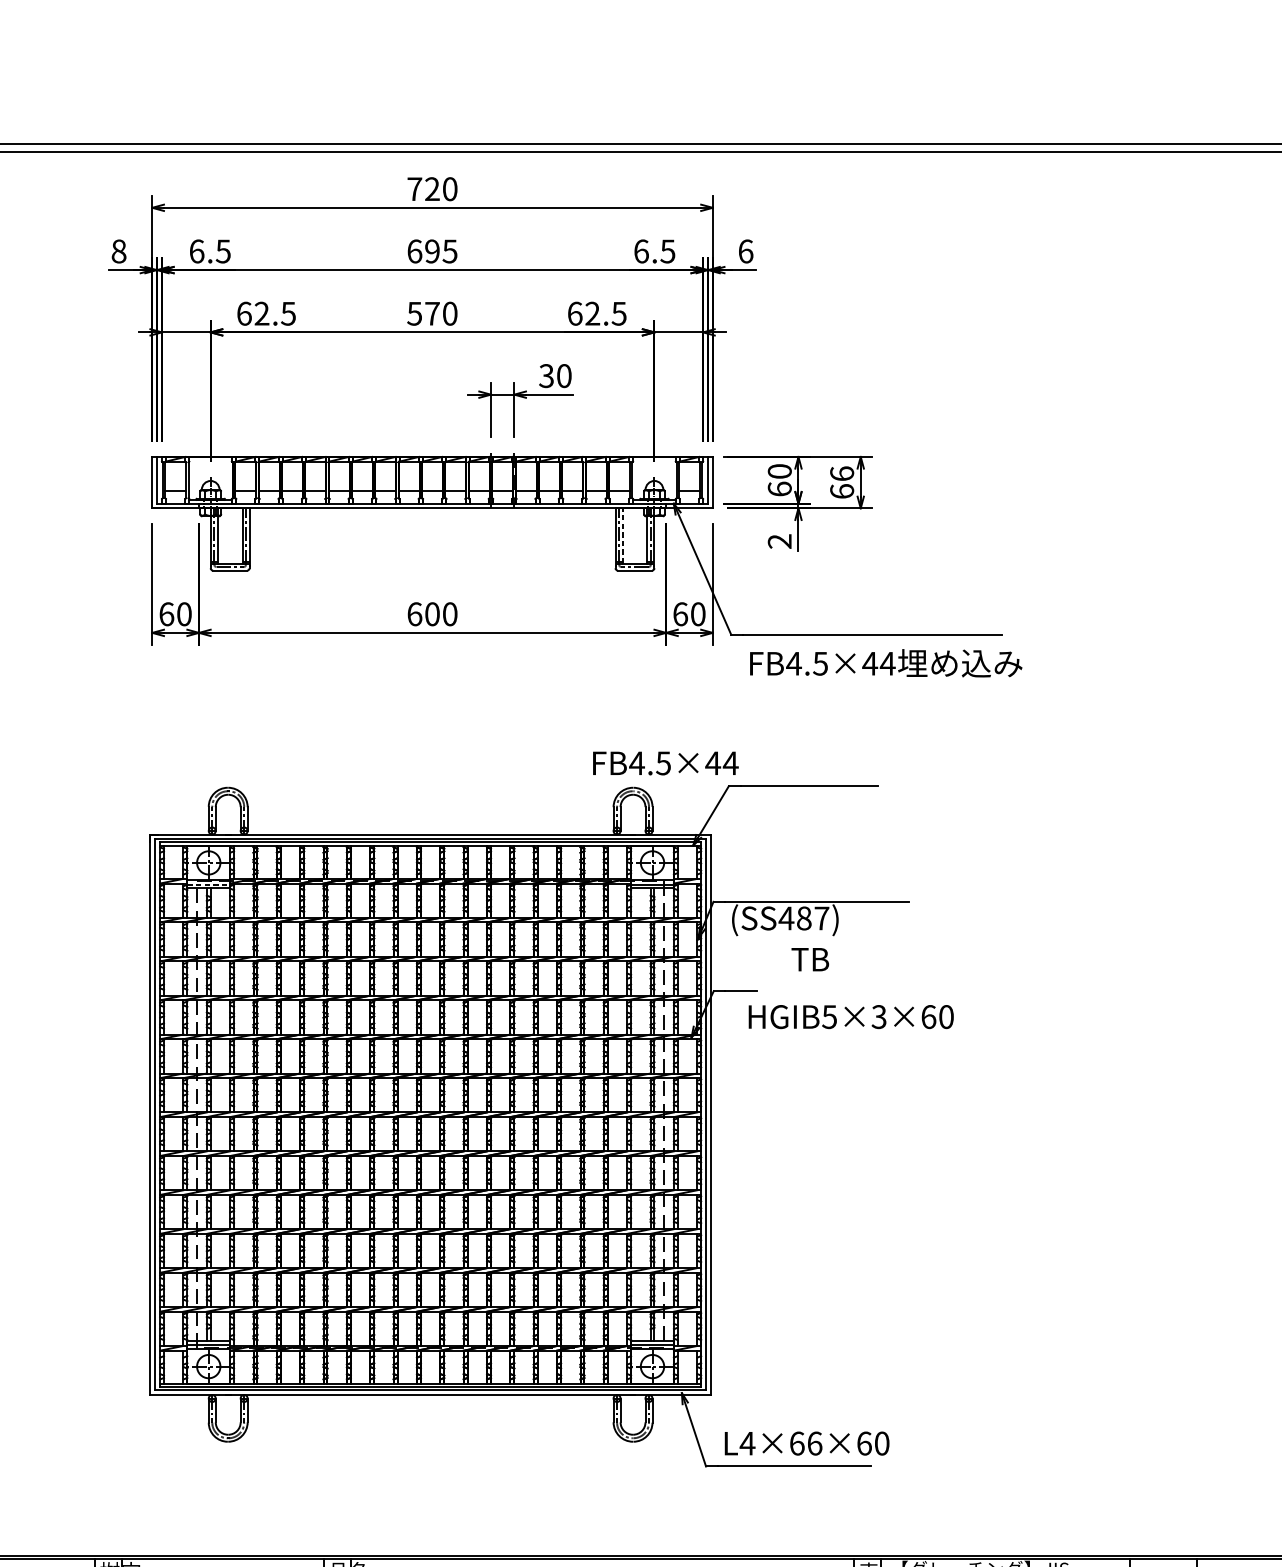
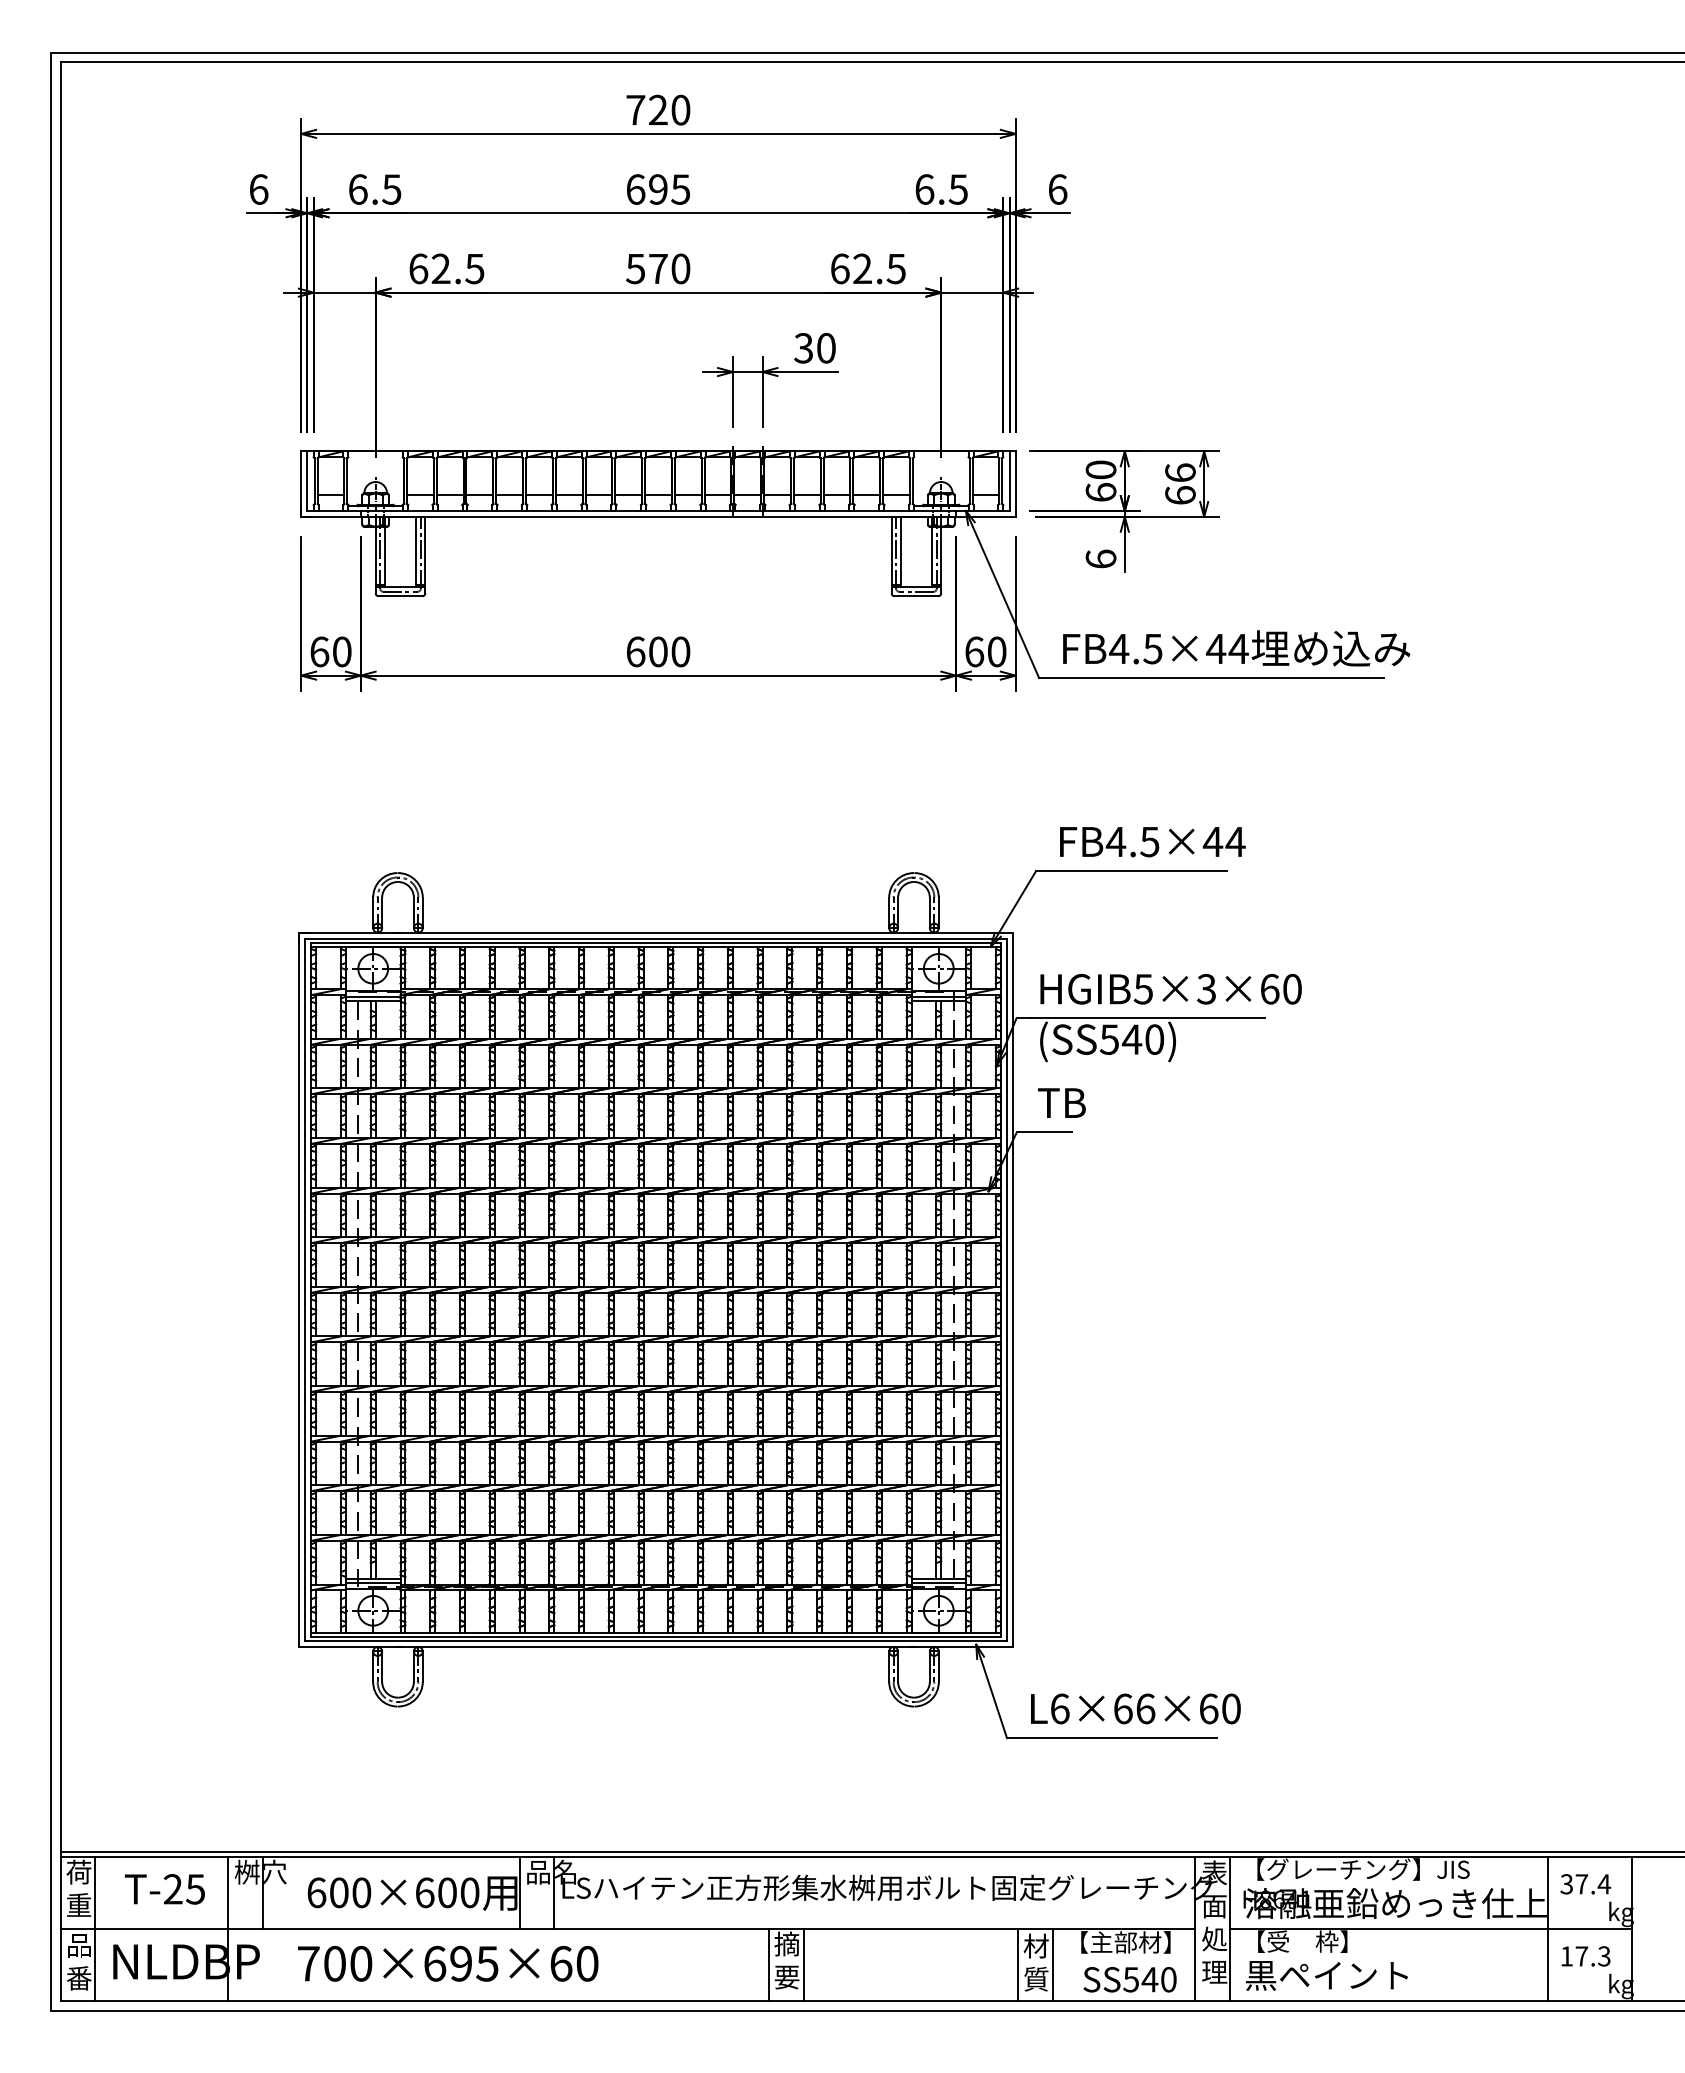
text: (118, 251) -> (258, 189), 8 -> 6
line: (622, 535) -> (900, 551), dashed -> solid
text: (779, 540) -> (1100, 558), 2 -> 6
text: (886, 663) -> (1236, 648), moved
text: (665, 763) -> (1152, 842), moved
line: (208, 884) -> (373, 996), dashed -> solid
text: (803, 918) -> (1131, 1039), (SS487) -> (SS540)
text: (809, 959) -> (1061, 1102), moved
text: (850, 1017) -> (1170, 989), moved
text: (747, 1443) -> (1059, 1708), L4×66×60 -> L6×66×60

